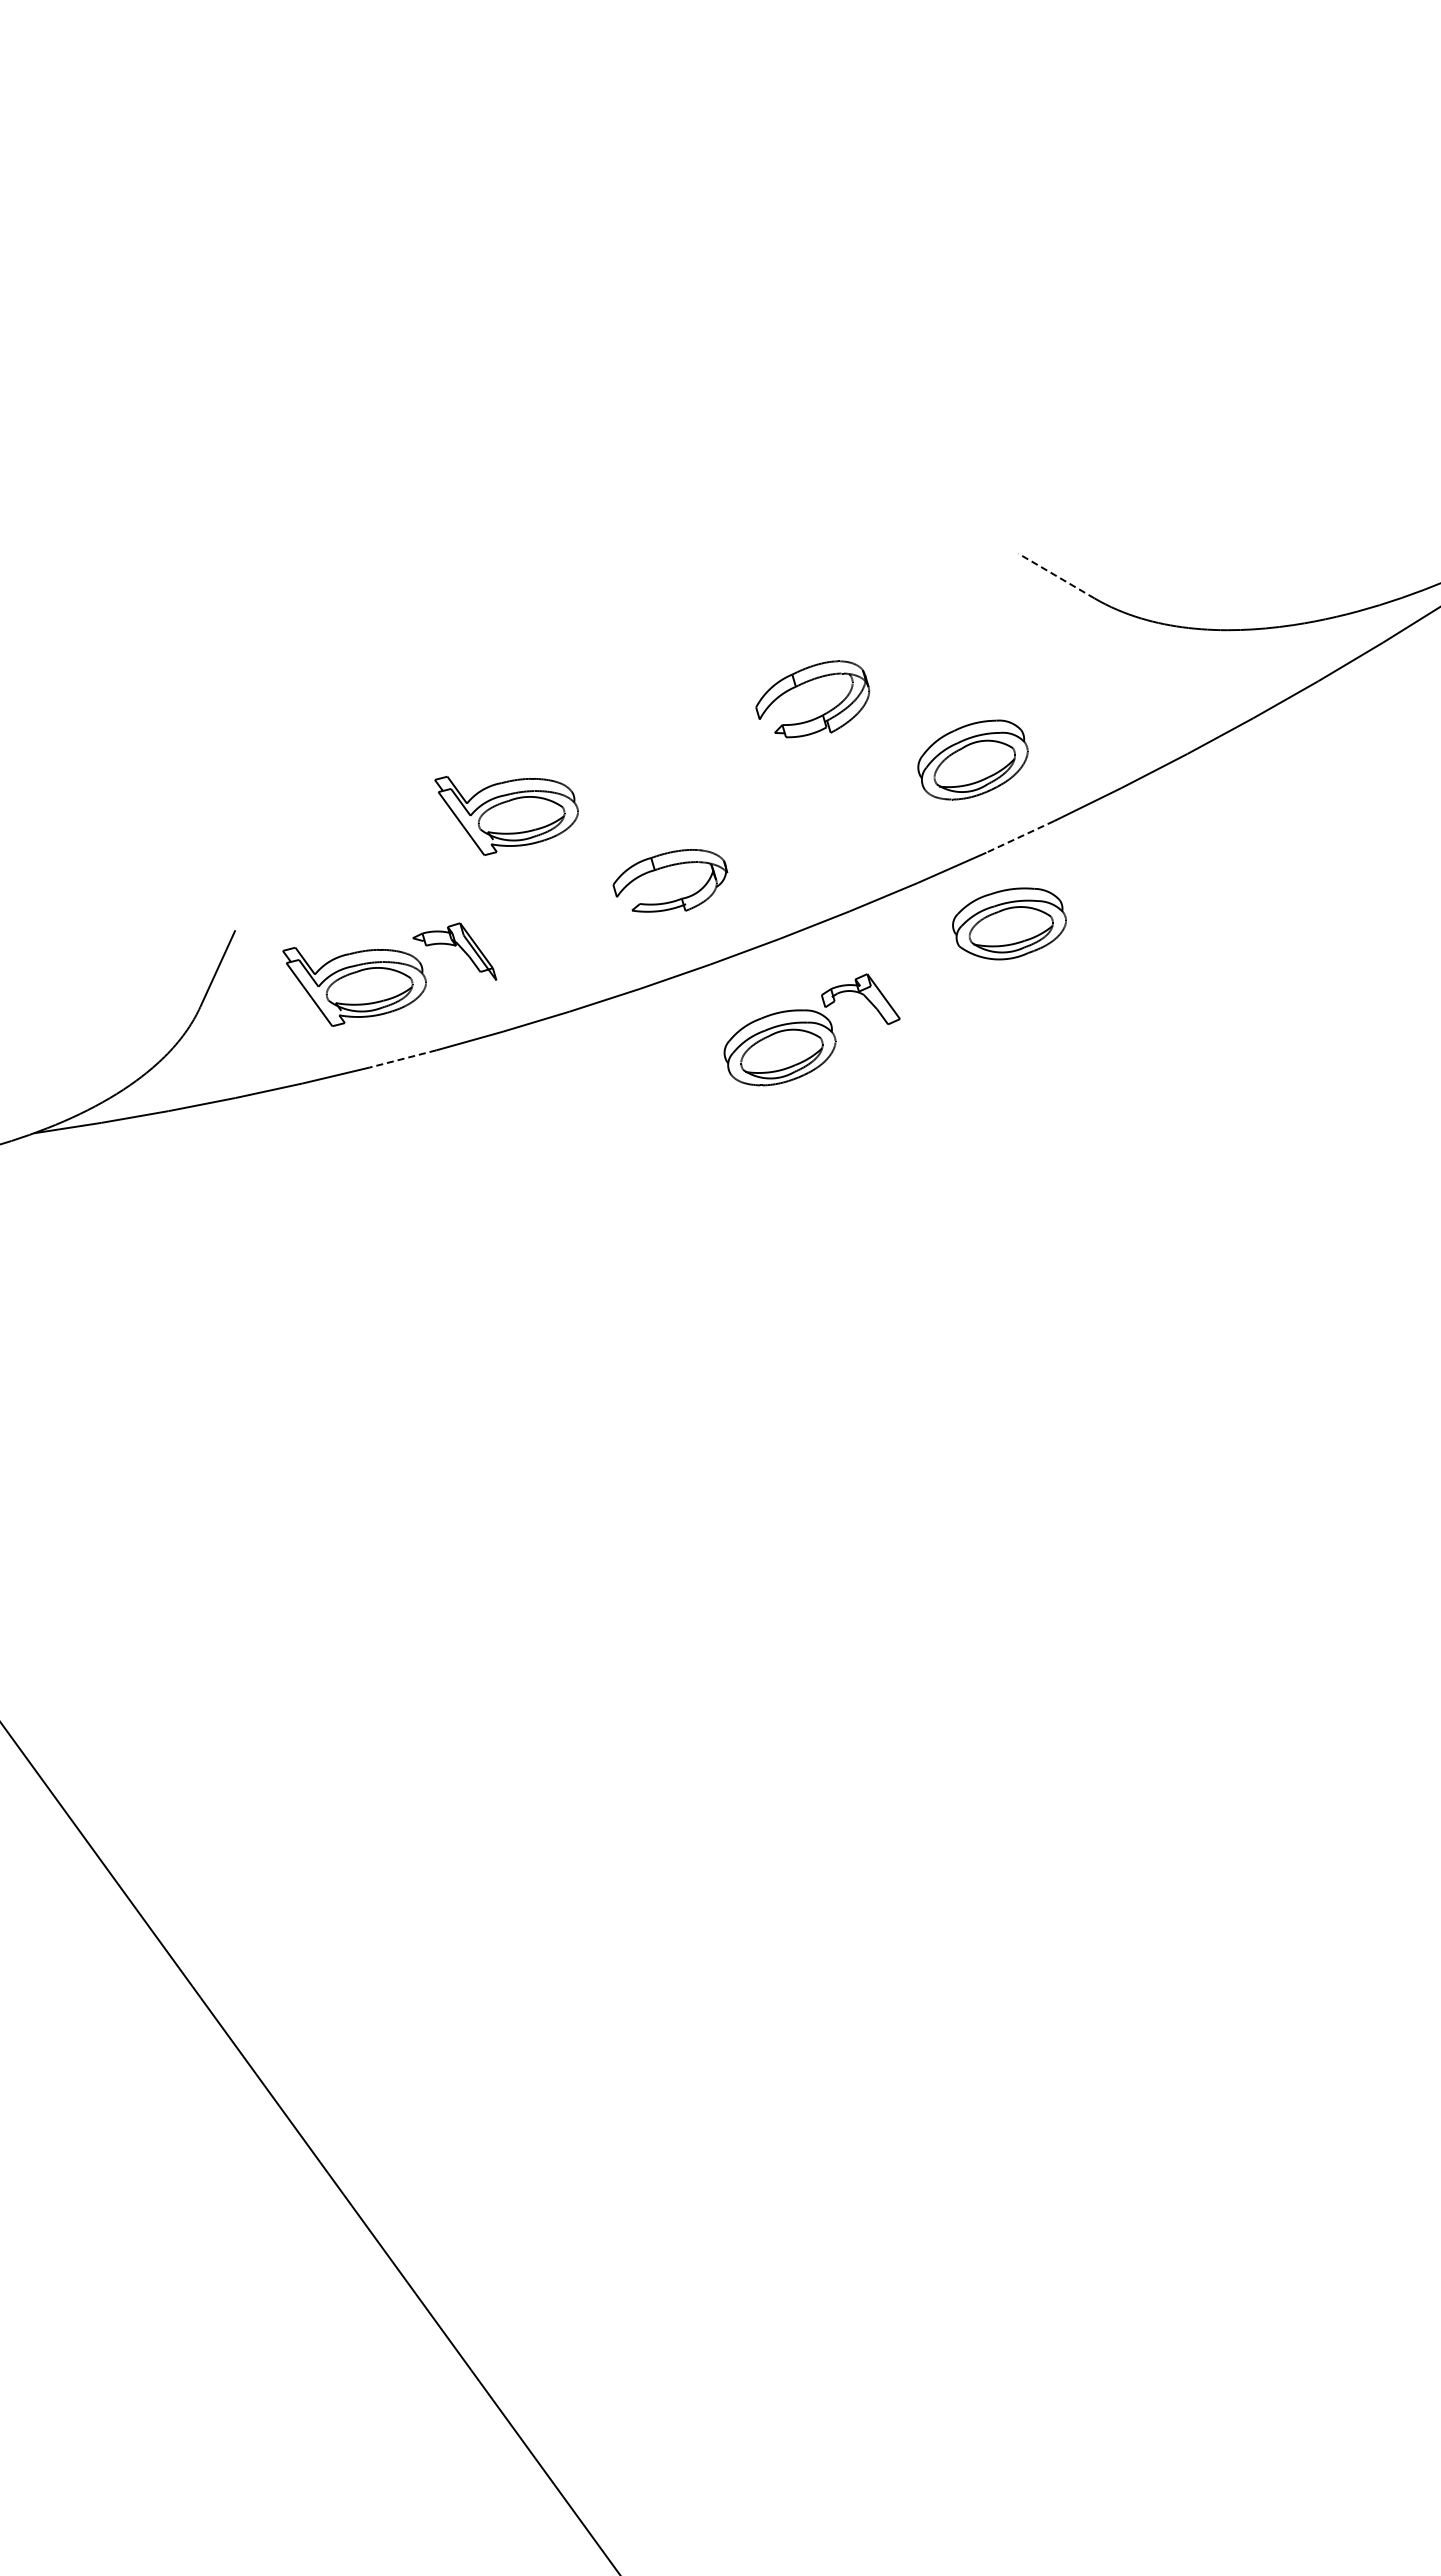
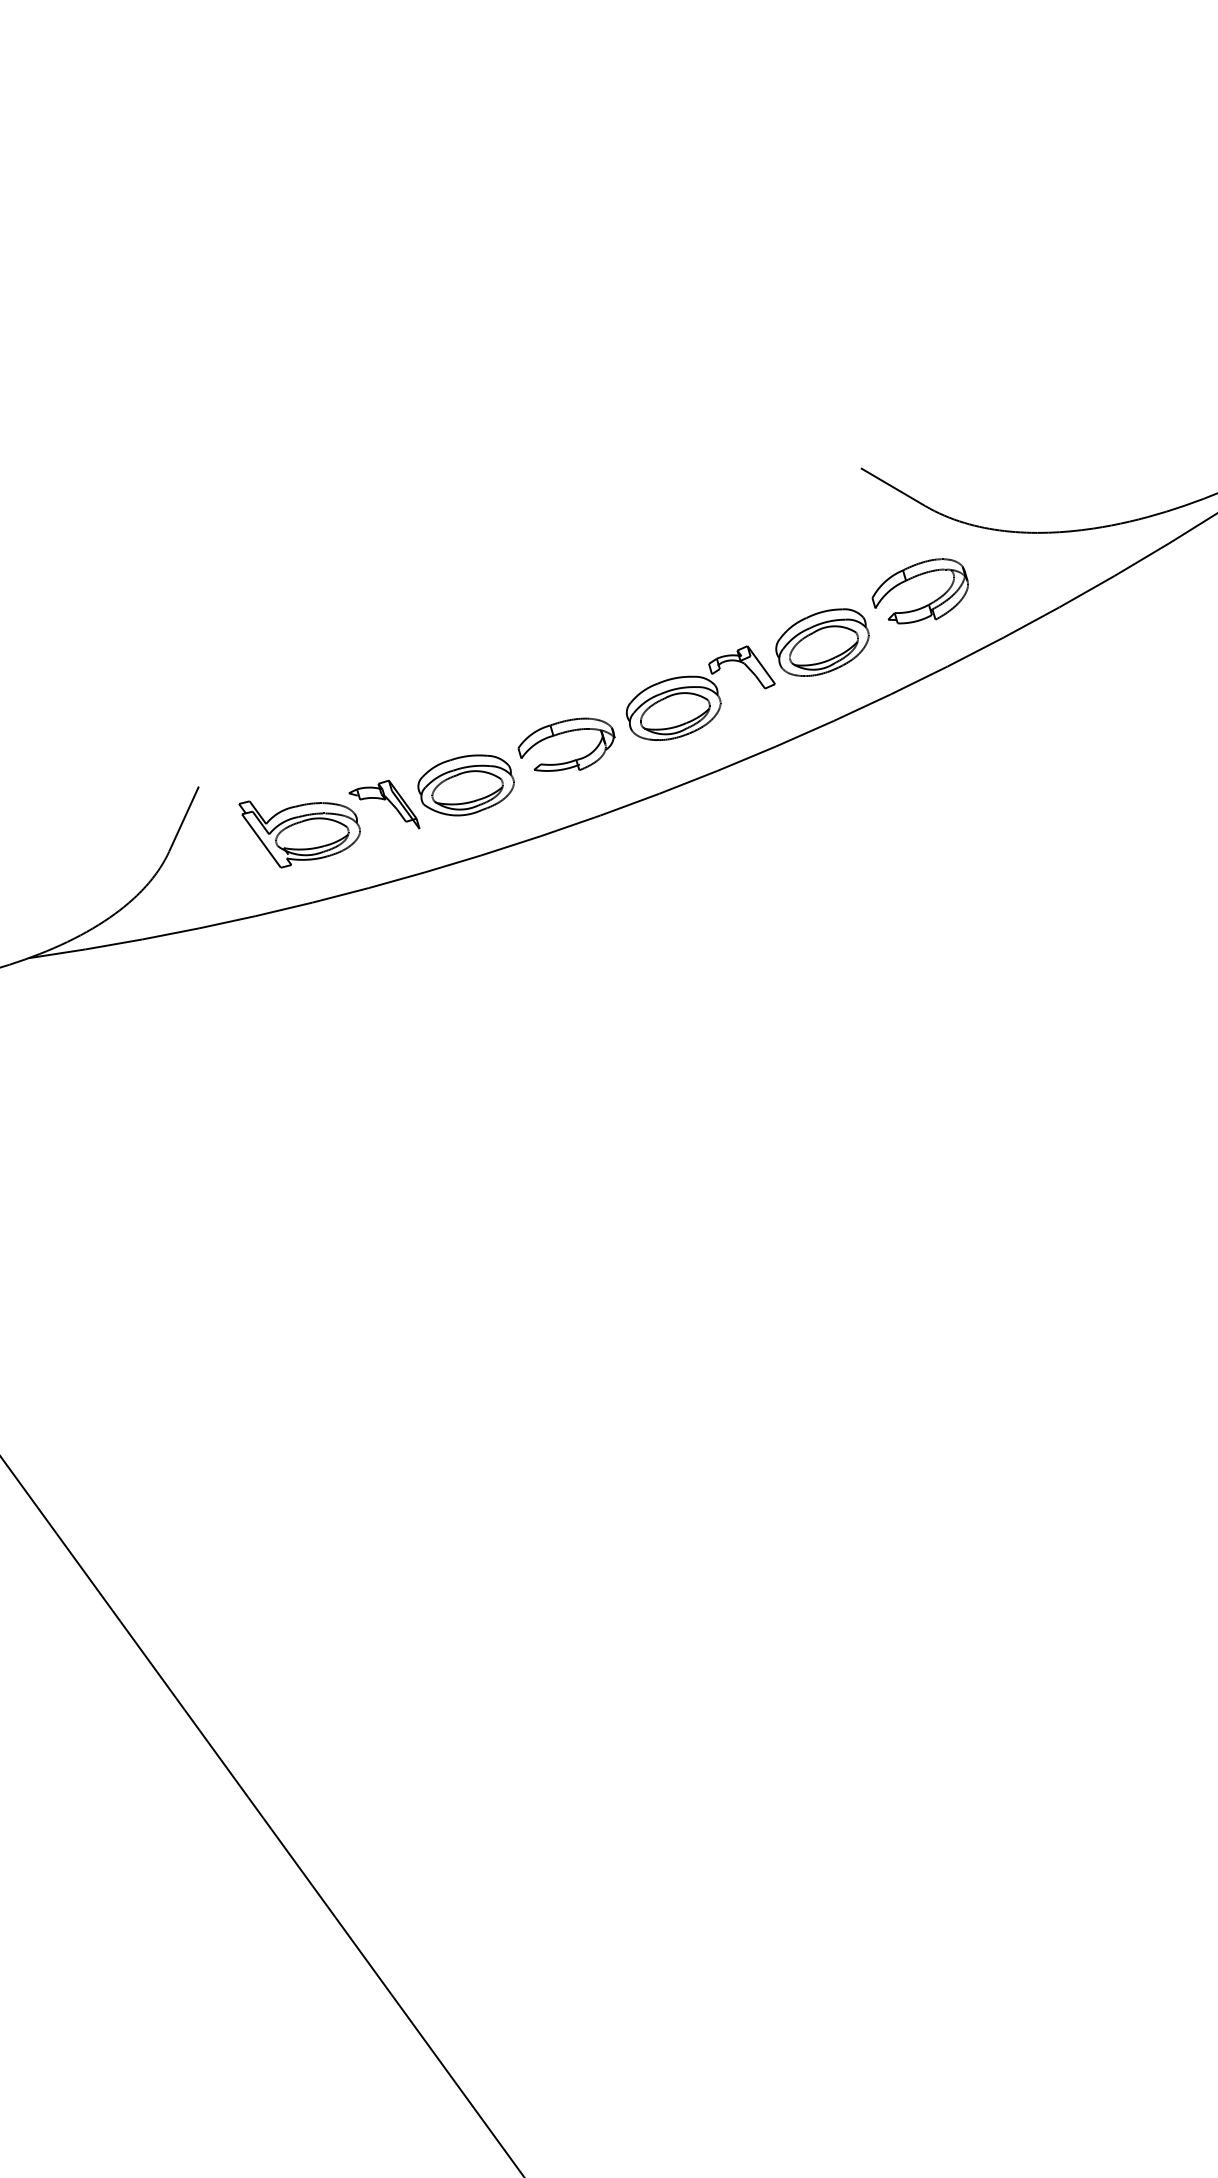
line: (1056, 575) -> (893, 486), dashed -> solid
part: (808, 682) -> (916, 577), moved
part: (506, 815) -> (428, 689), removed
line: (1019, 837) -> (861, 708), dashed -> solid
part: (1009, 923) -> (466, 785), moved
part: (811, 1029) -> (700, 692), moved
line: (402, 1059) -> (340, 895), dashed -> solid

